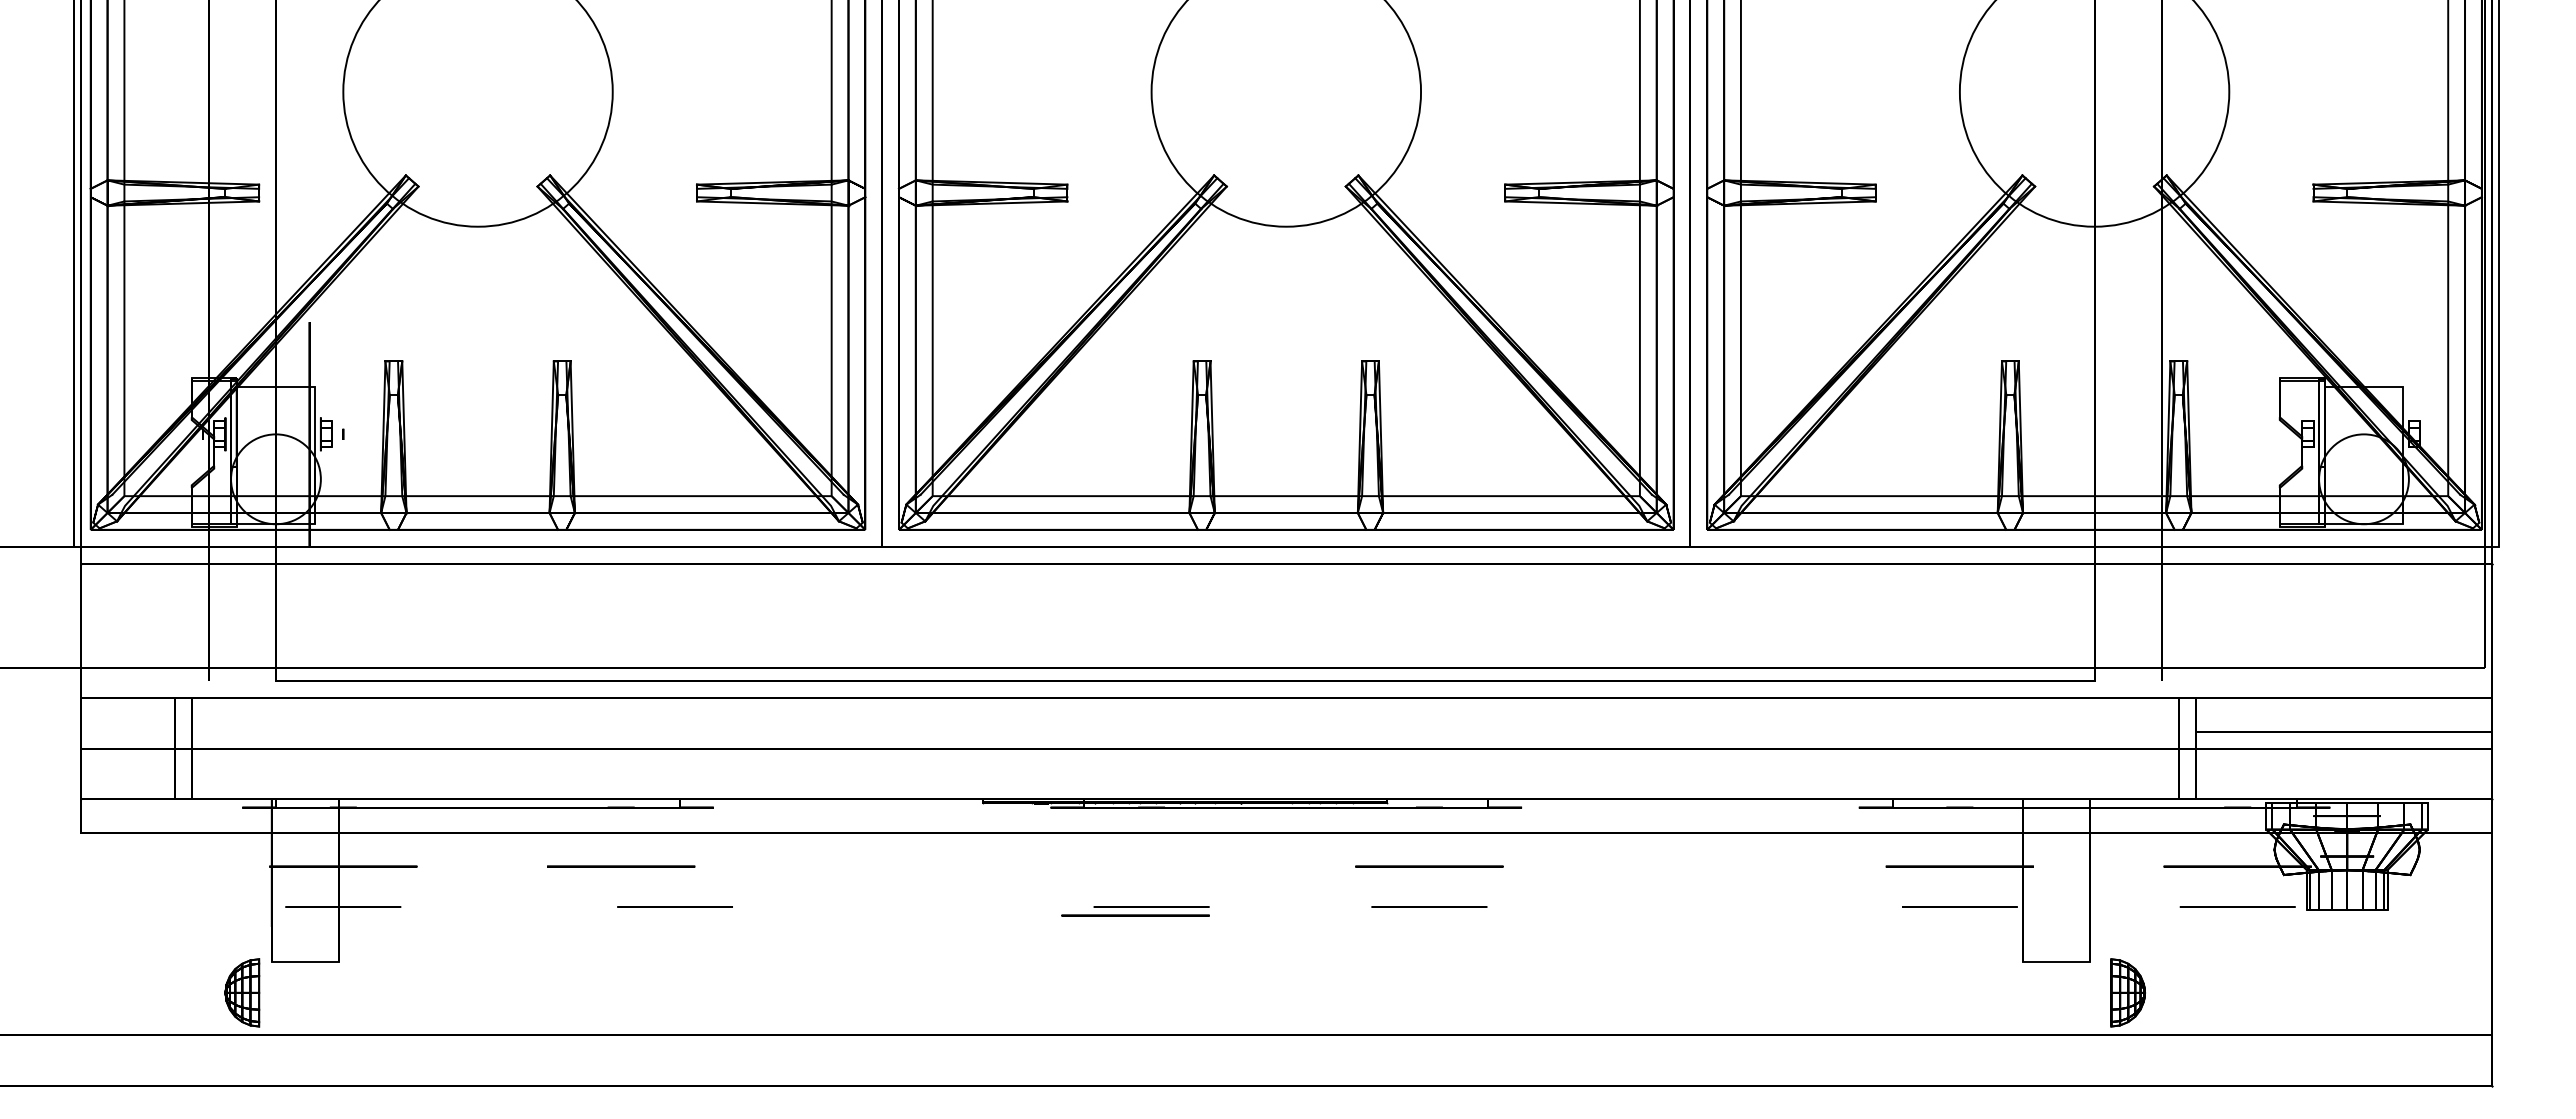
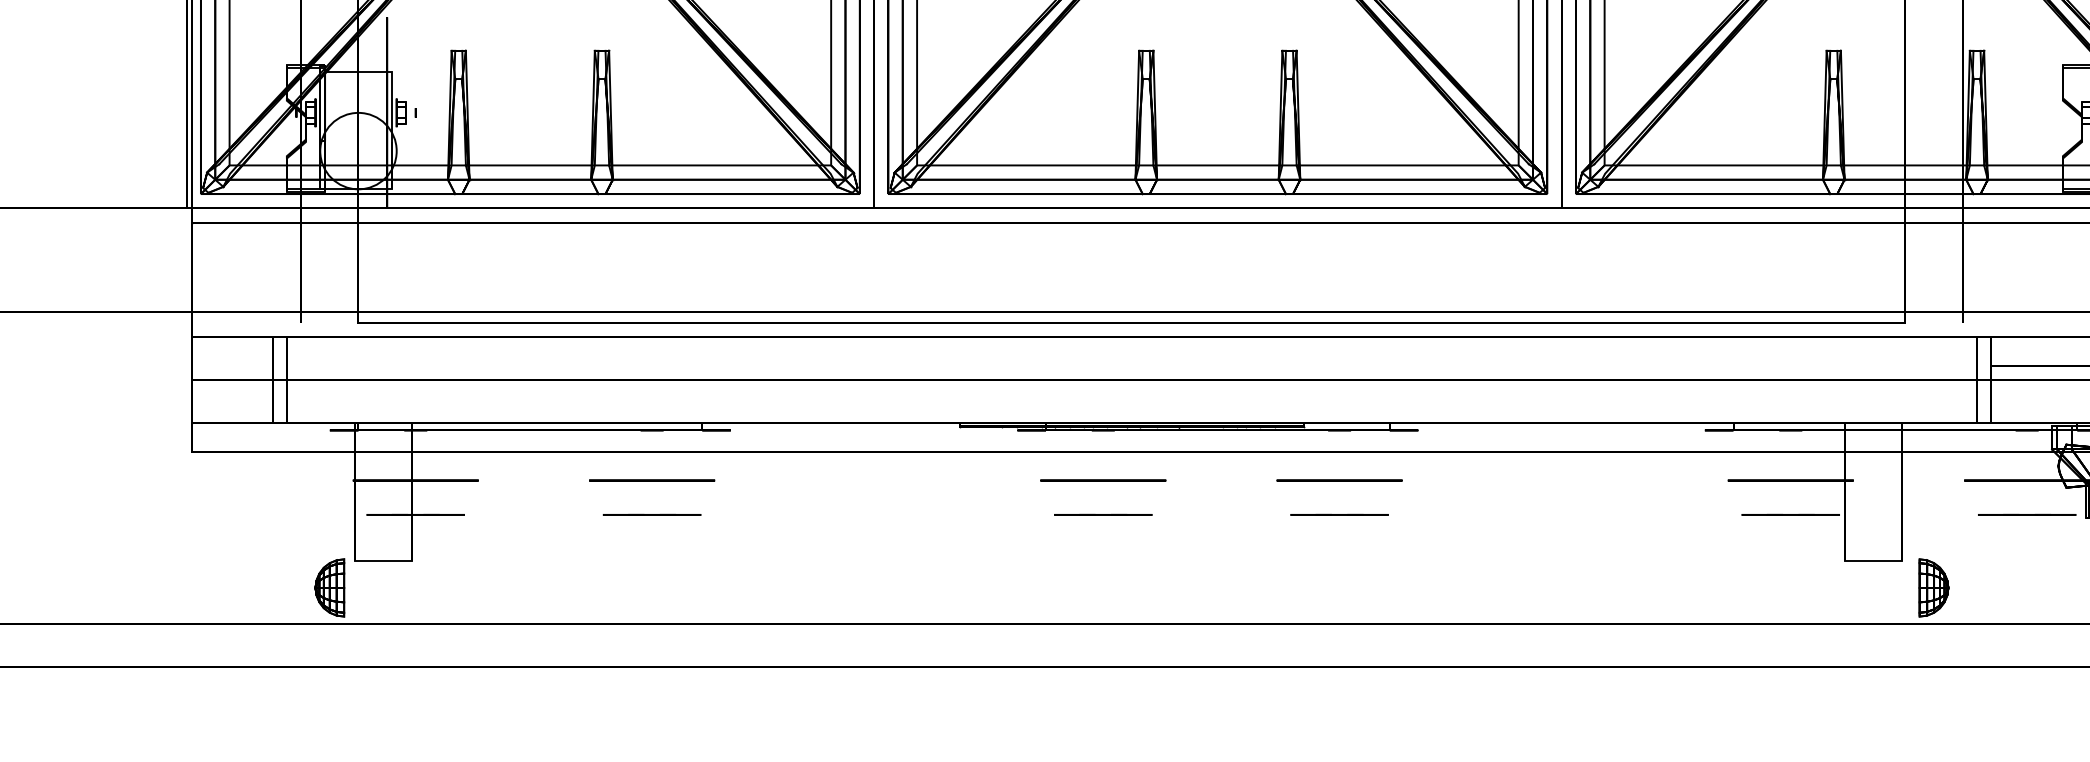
line: (674, 906) -> (651, 514), moved
circle: (1135, 915) -> (1103, 480), moved

